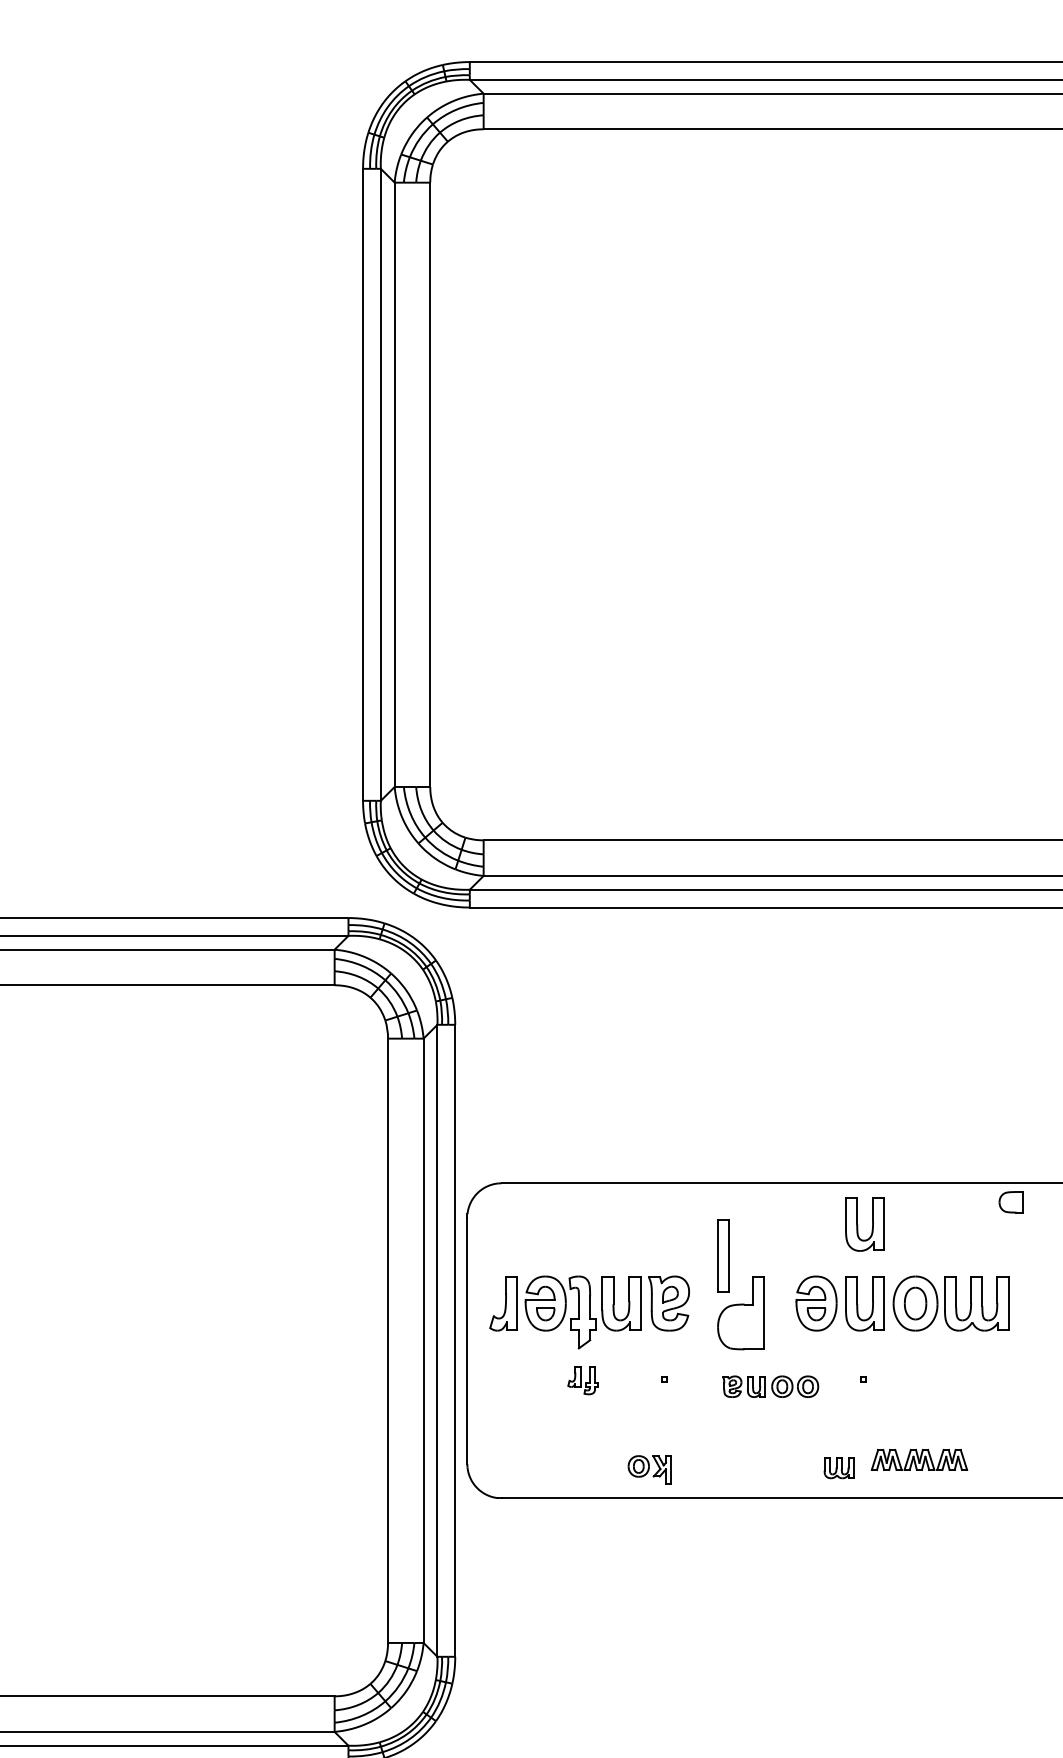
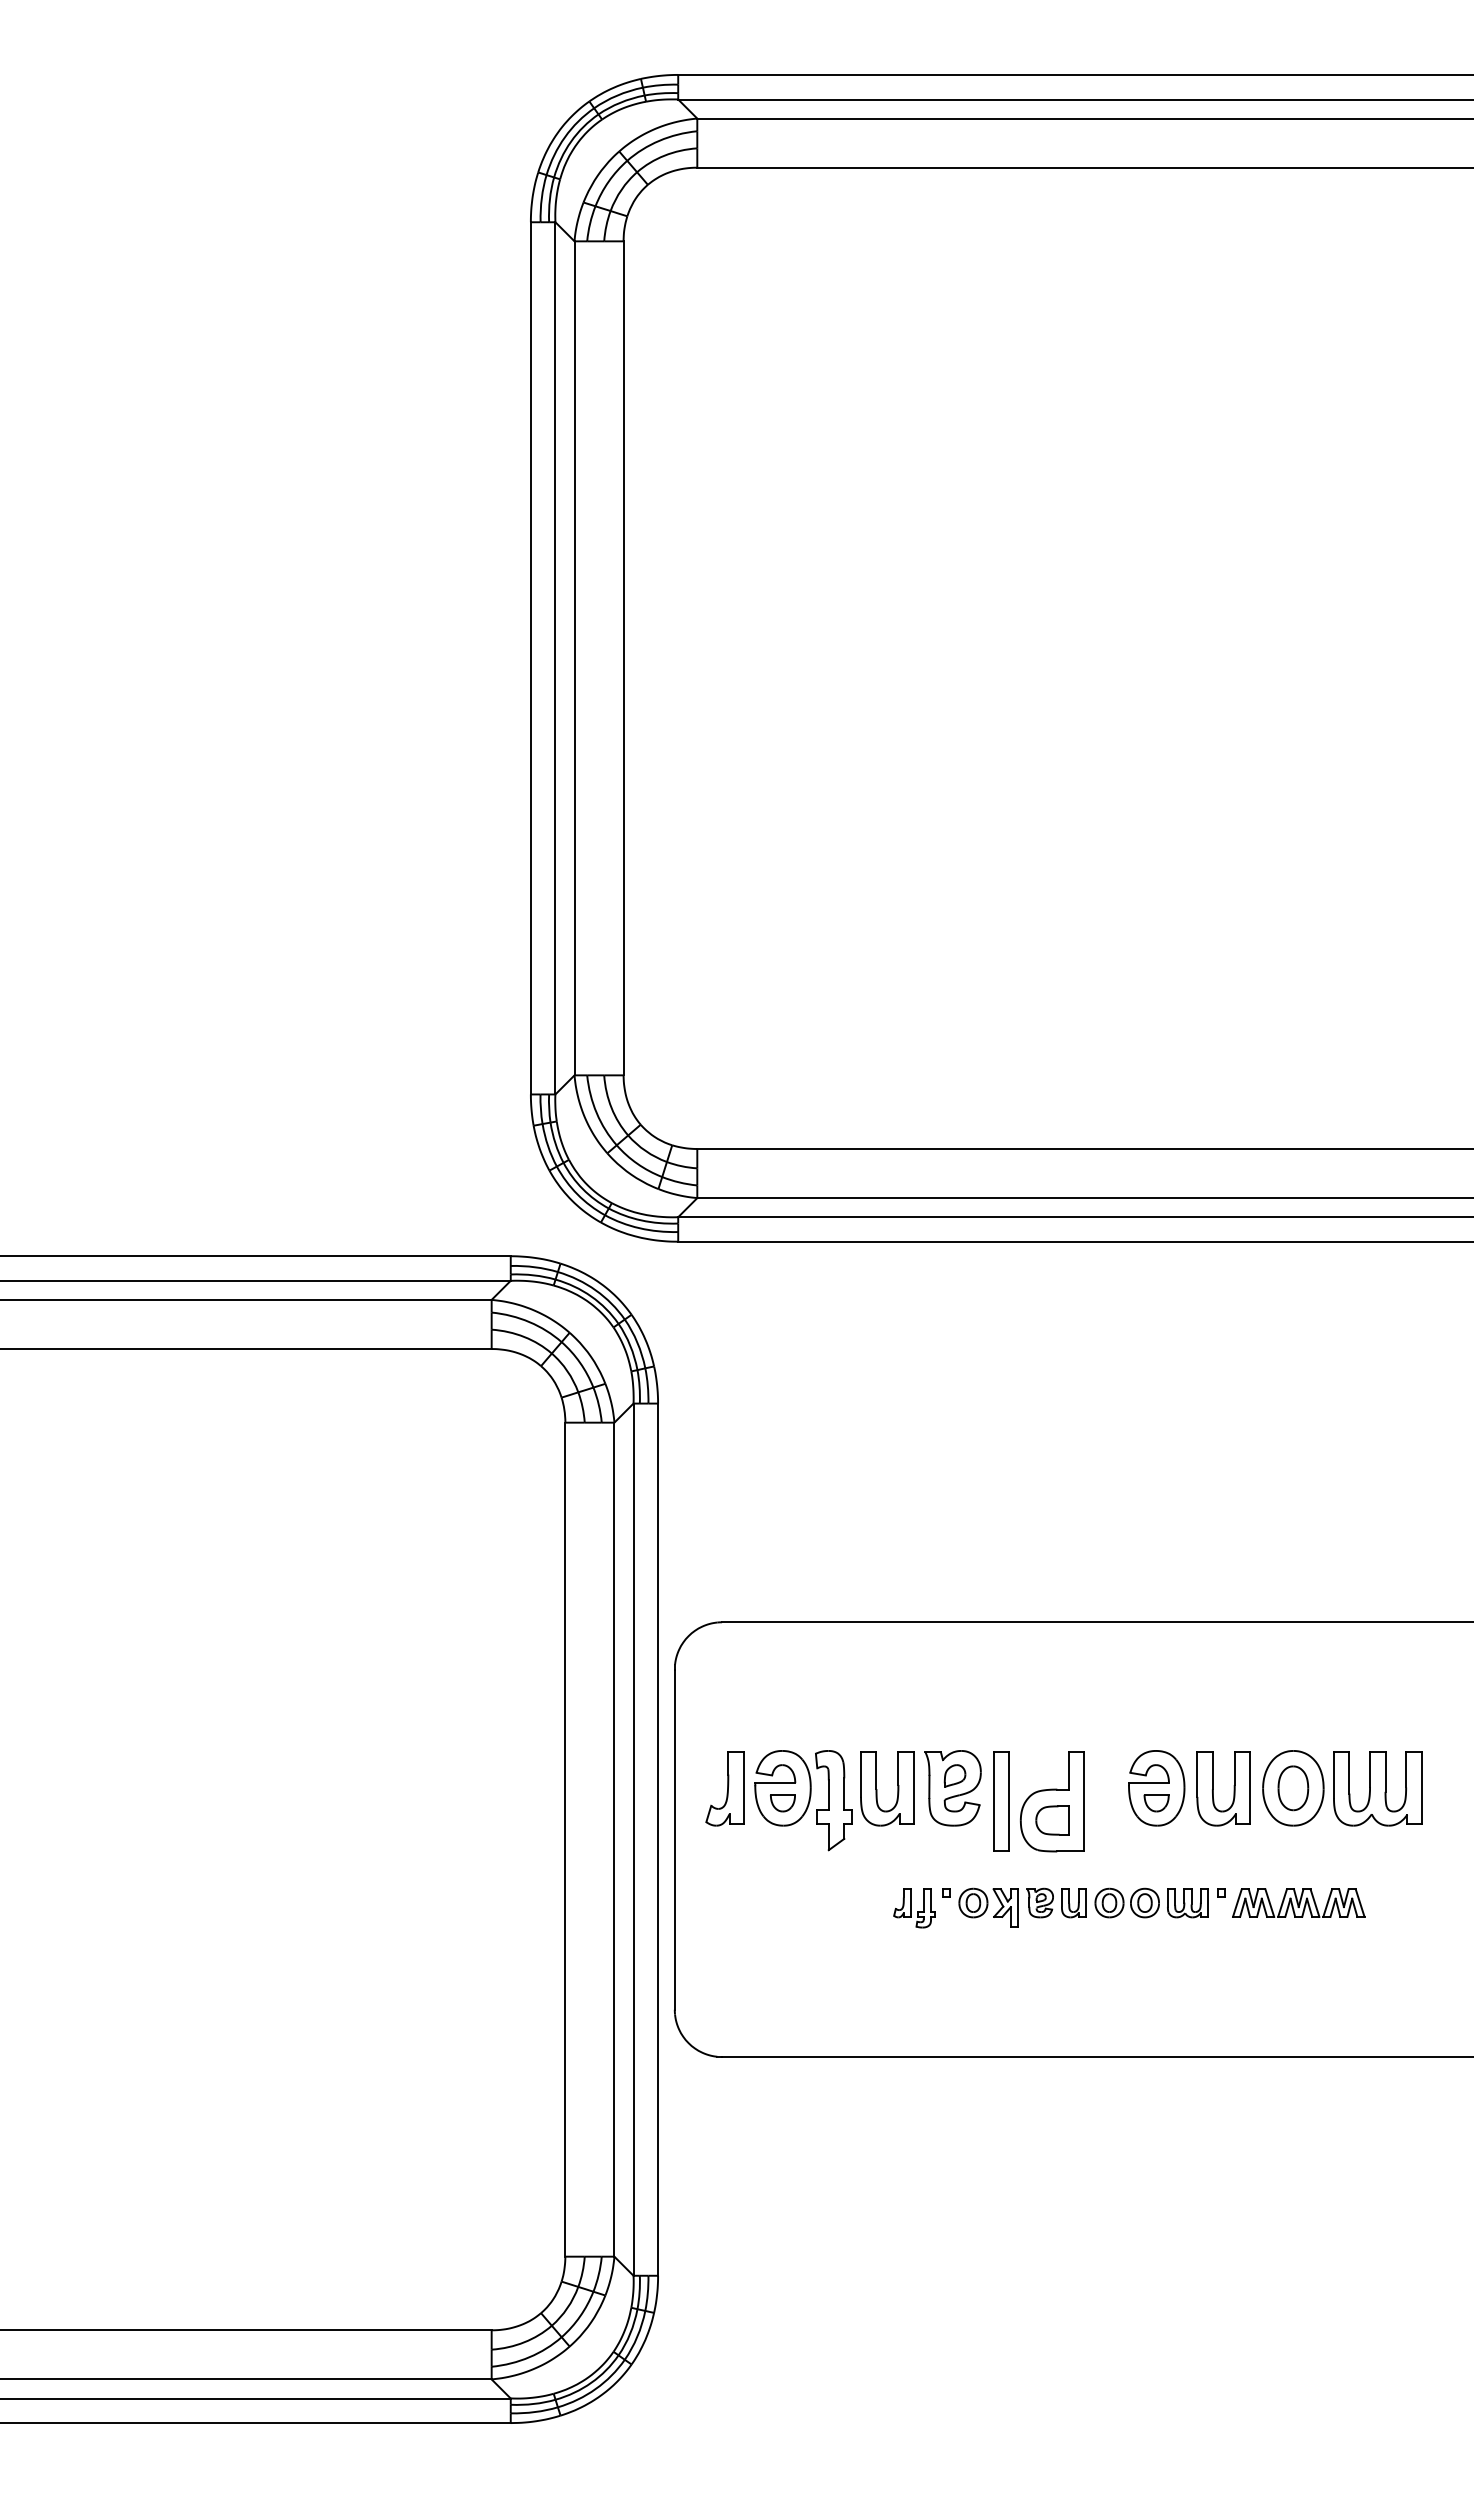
part: (1011, 1202) -> (1052, 1820), moved
part: (857, 1224) -> (1213, 1678), removed
part: (723, 1255) -> (1001, 1801), moved
part: (583, 1380) -> (914, 1908), moved
part: (919, 1459) -> (1298, 1902), moved
part: (838, 1468) -> (1187, 1903), moved
part: (649, 1469) -> (988, 1907), moved

